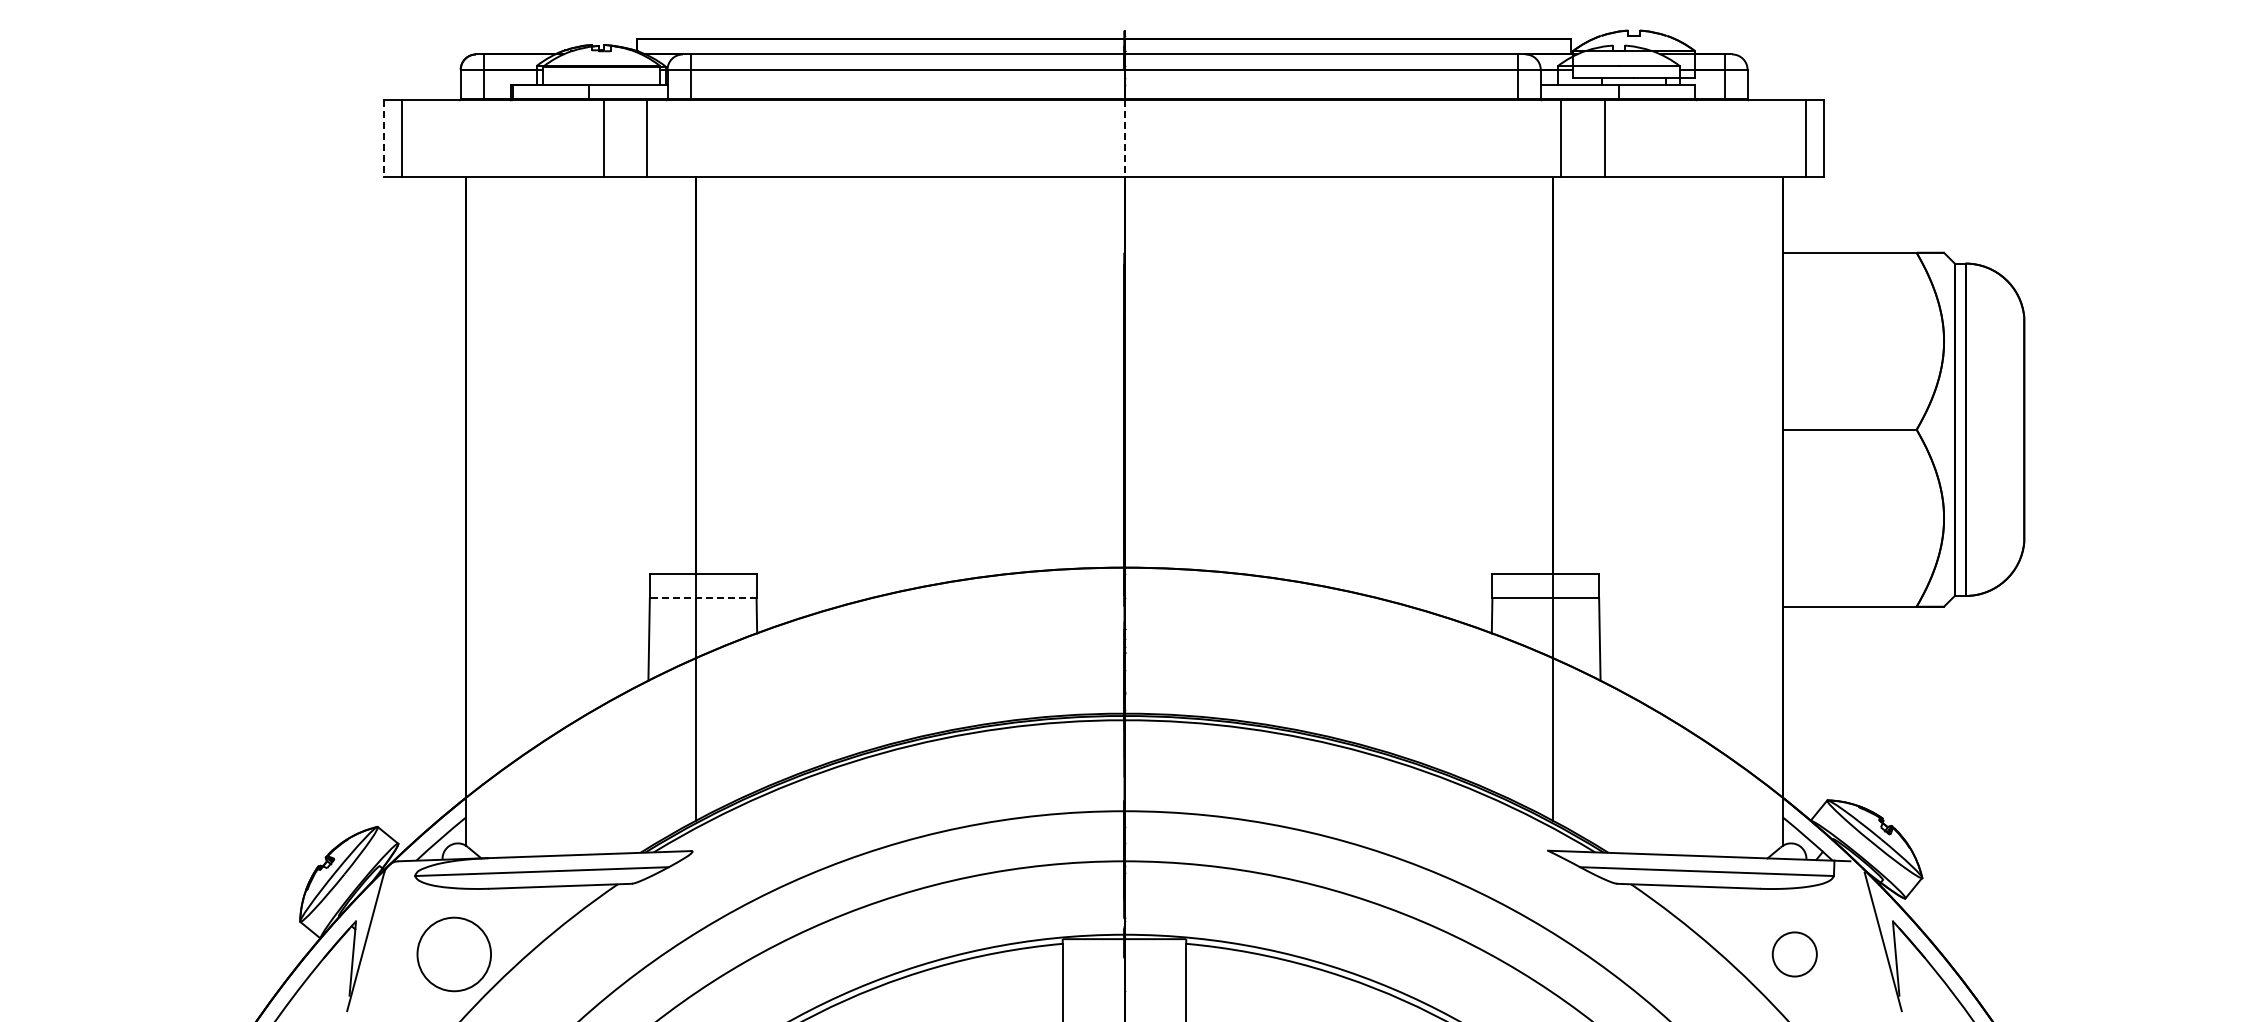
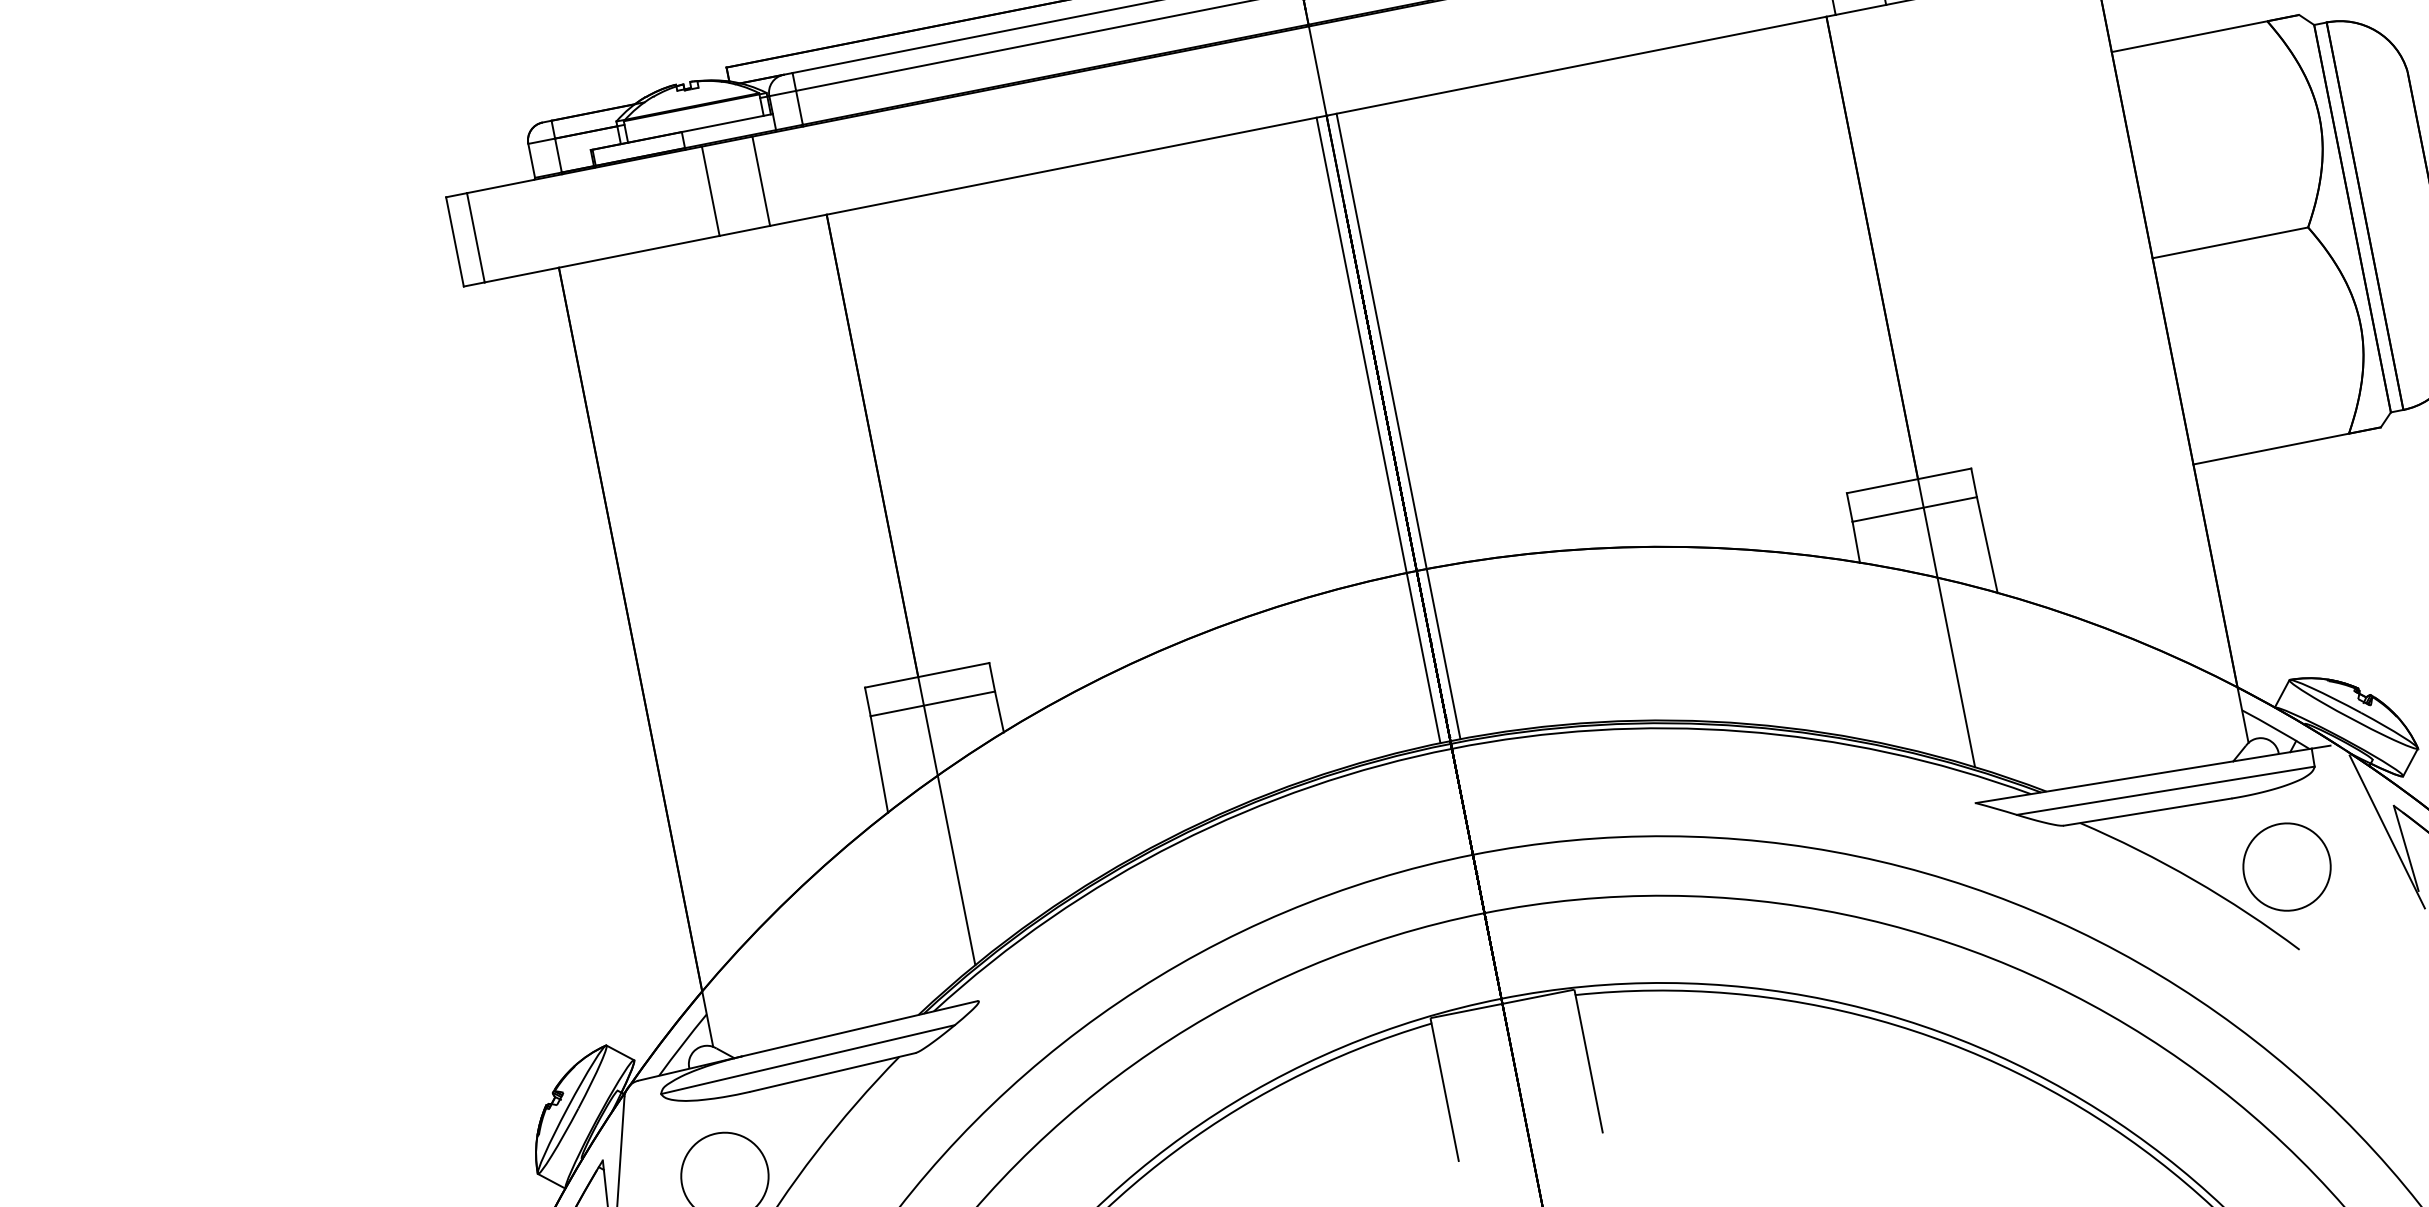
line: (384, 139) -> (455, 242), dashed -> solid
line: (1124, 139) -> (1317, 71), dashed -> solid
line: (1115, 445) -> (1378, 430), added
line: (1133, 445) -> (1399, 426), added
line: (702, 598) -> (932, 704), dashed -> solid
circle: (1794, 954) -> (2286, 867), size x1.67

